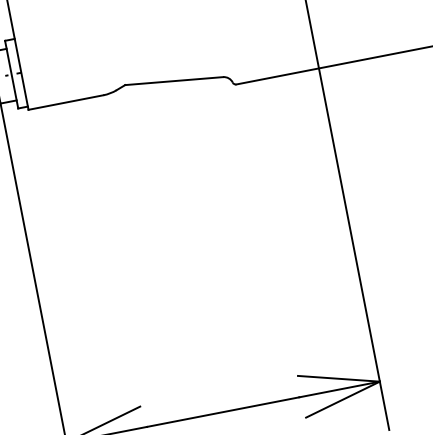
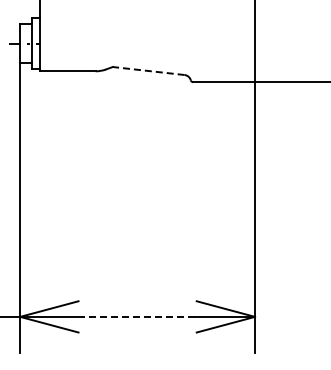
line: (173, 80) -> (148, 70), solid -> dashed
line: (222, 411) -> (137, 316), solid -> dashed

